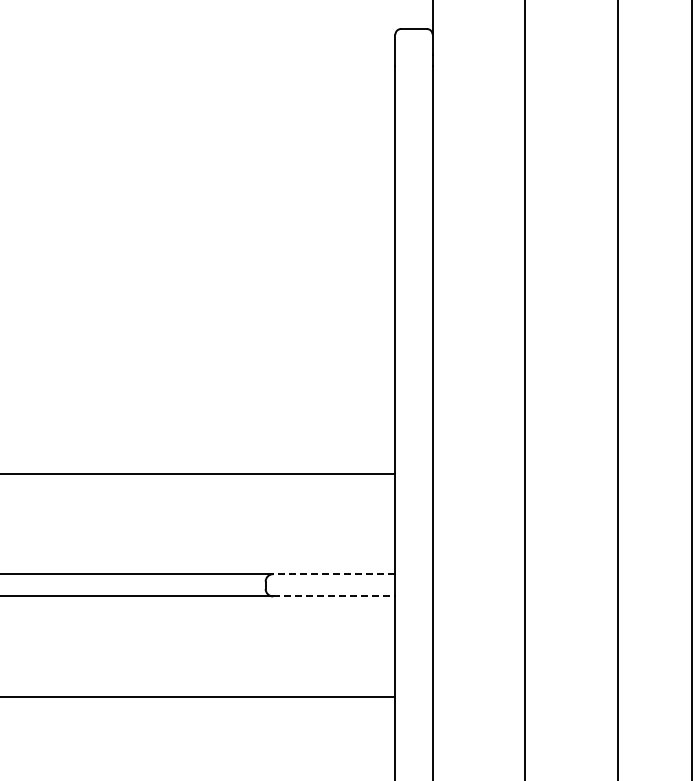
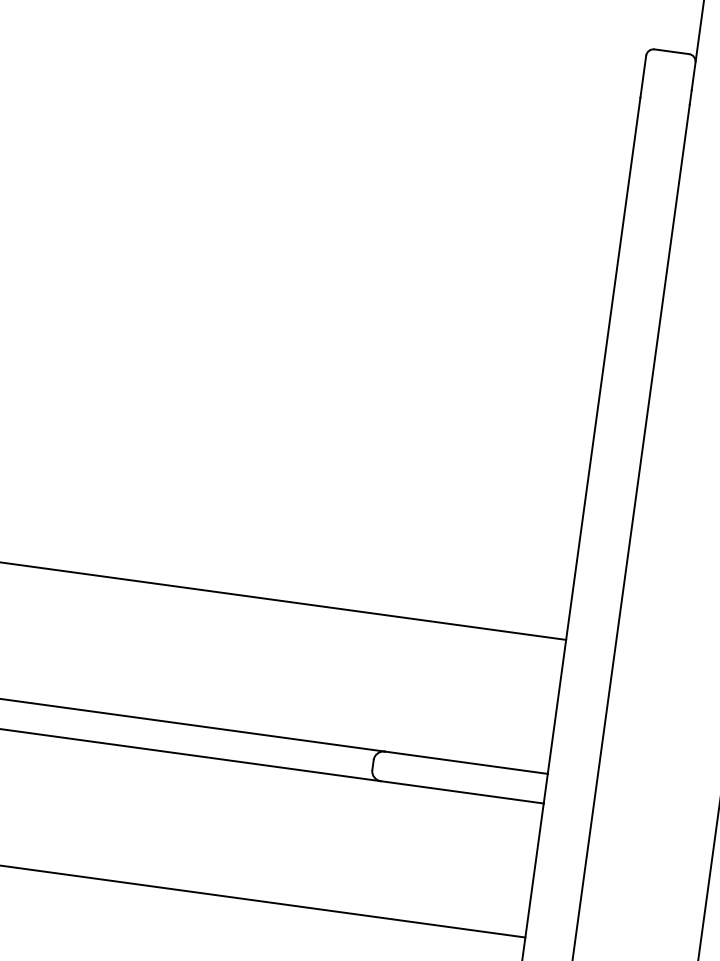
line: (333, 574) -> (465, 763), dashed -> solid
line: (334, 596) -> (462, 792), dashed -> solid

